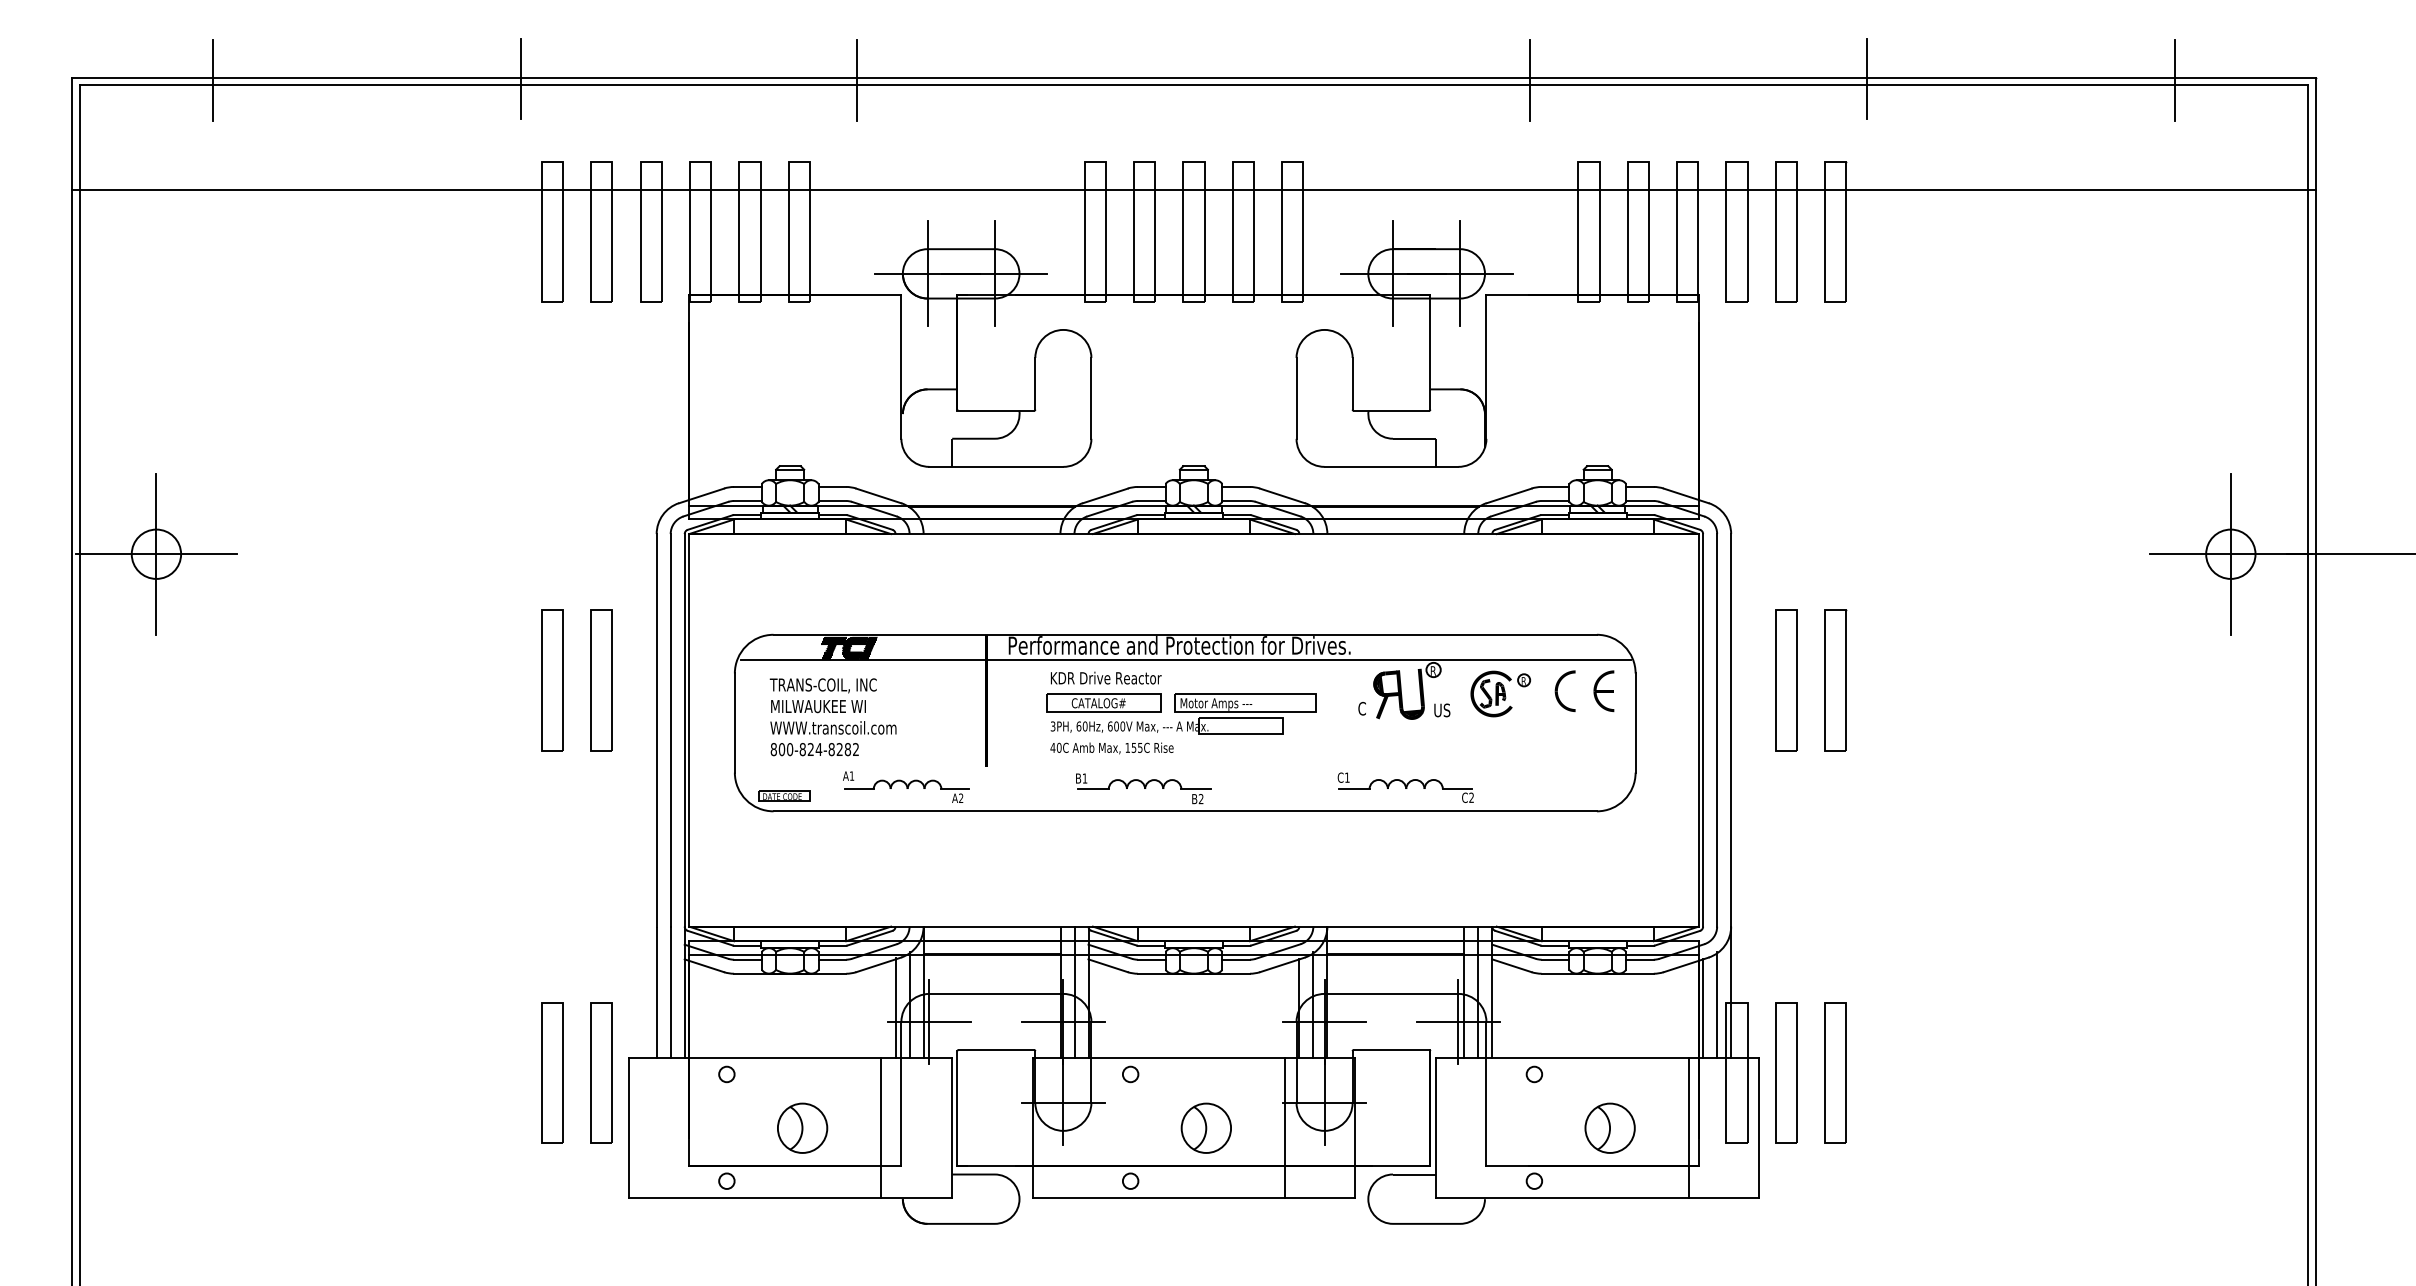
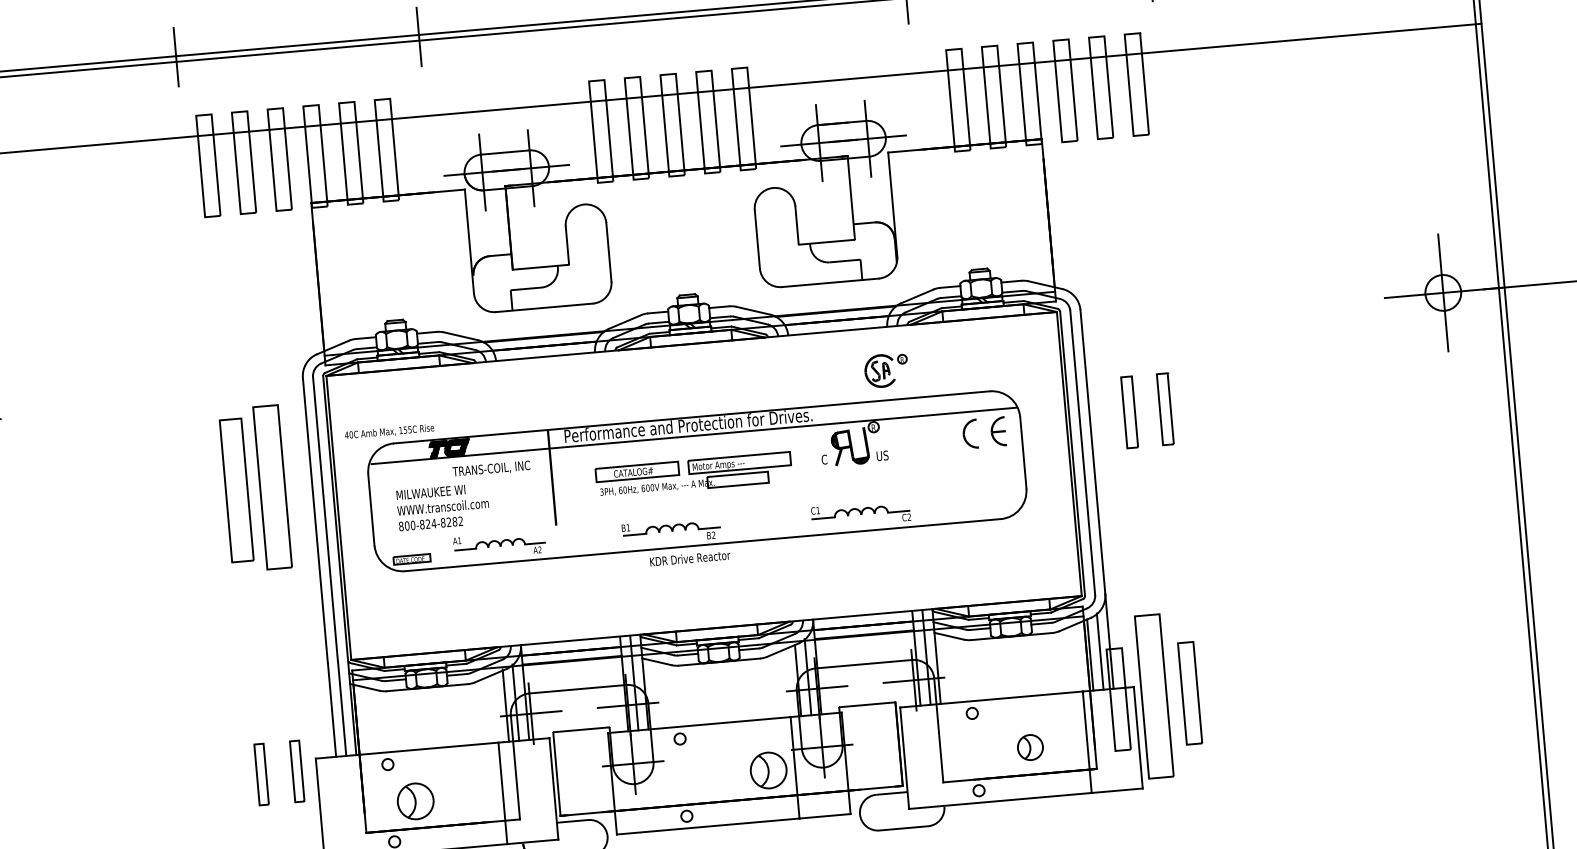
text: (1105, 677) -> (689, 558), moved
part: (552, 680) -> (236, 490), size x1.4
part: (601, 680) -> (272, 487), size x1.6
part: (1786, 680) -> (1129, 412), size x0.7
part: (1835, 680) -> (1165, 409), size x0.7
text: (822, 685) -> (490, 469), moved
part: (1500, 693) -> (886, 370), moved
text: (1111, 748) -> (389, 431), moved
part: (552, 1072) -> (261, 774), size x0.6
part: (601, 1072) -> (297, 771), size x0.6
part: (1786, 1072) -> (1154, 696), size x1.6
part: (802, 1127) -> (415, 800), moved
part: (1205, 1127) -> (768, 770), moved
part: (1609, 1127) -> (1029, 747), size x0.7

